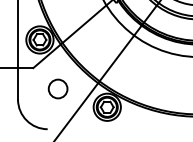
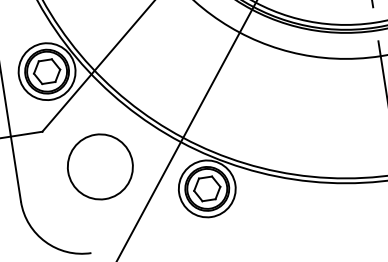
circle: (57, 88) -> (98, 166), size x1.67

